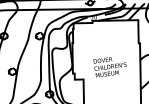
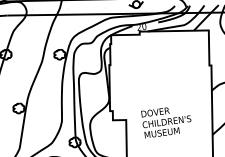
text: (109, 67) -> (165, 123), moved

